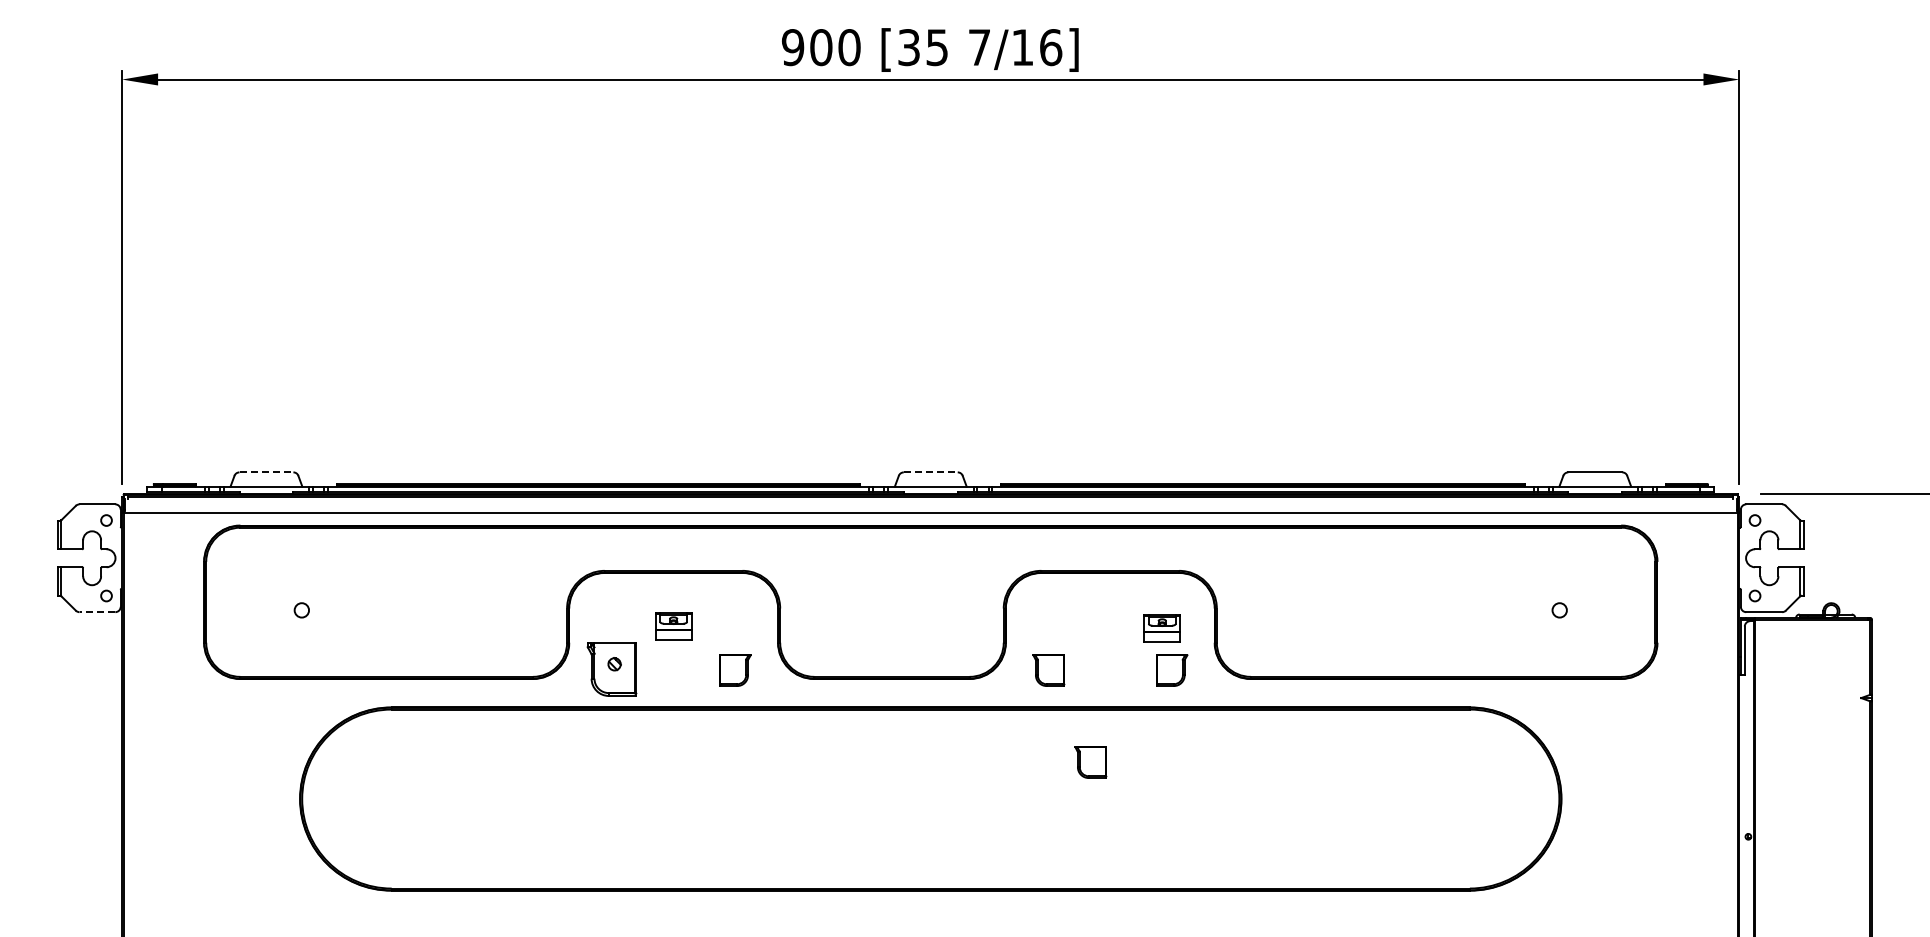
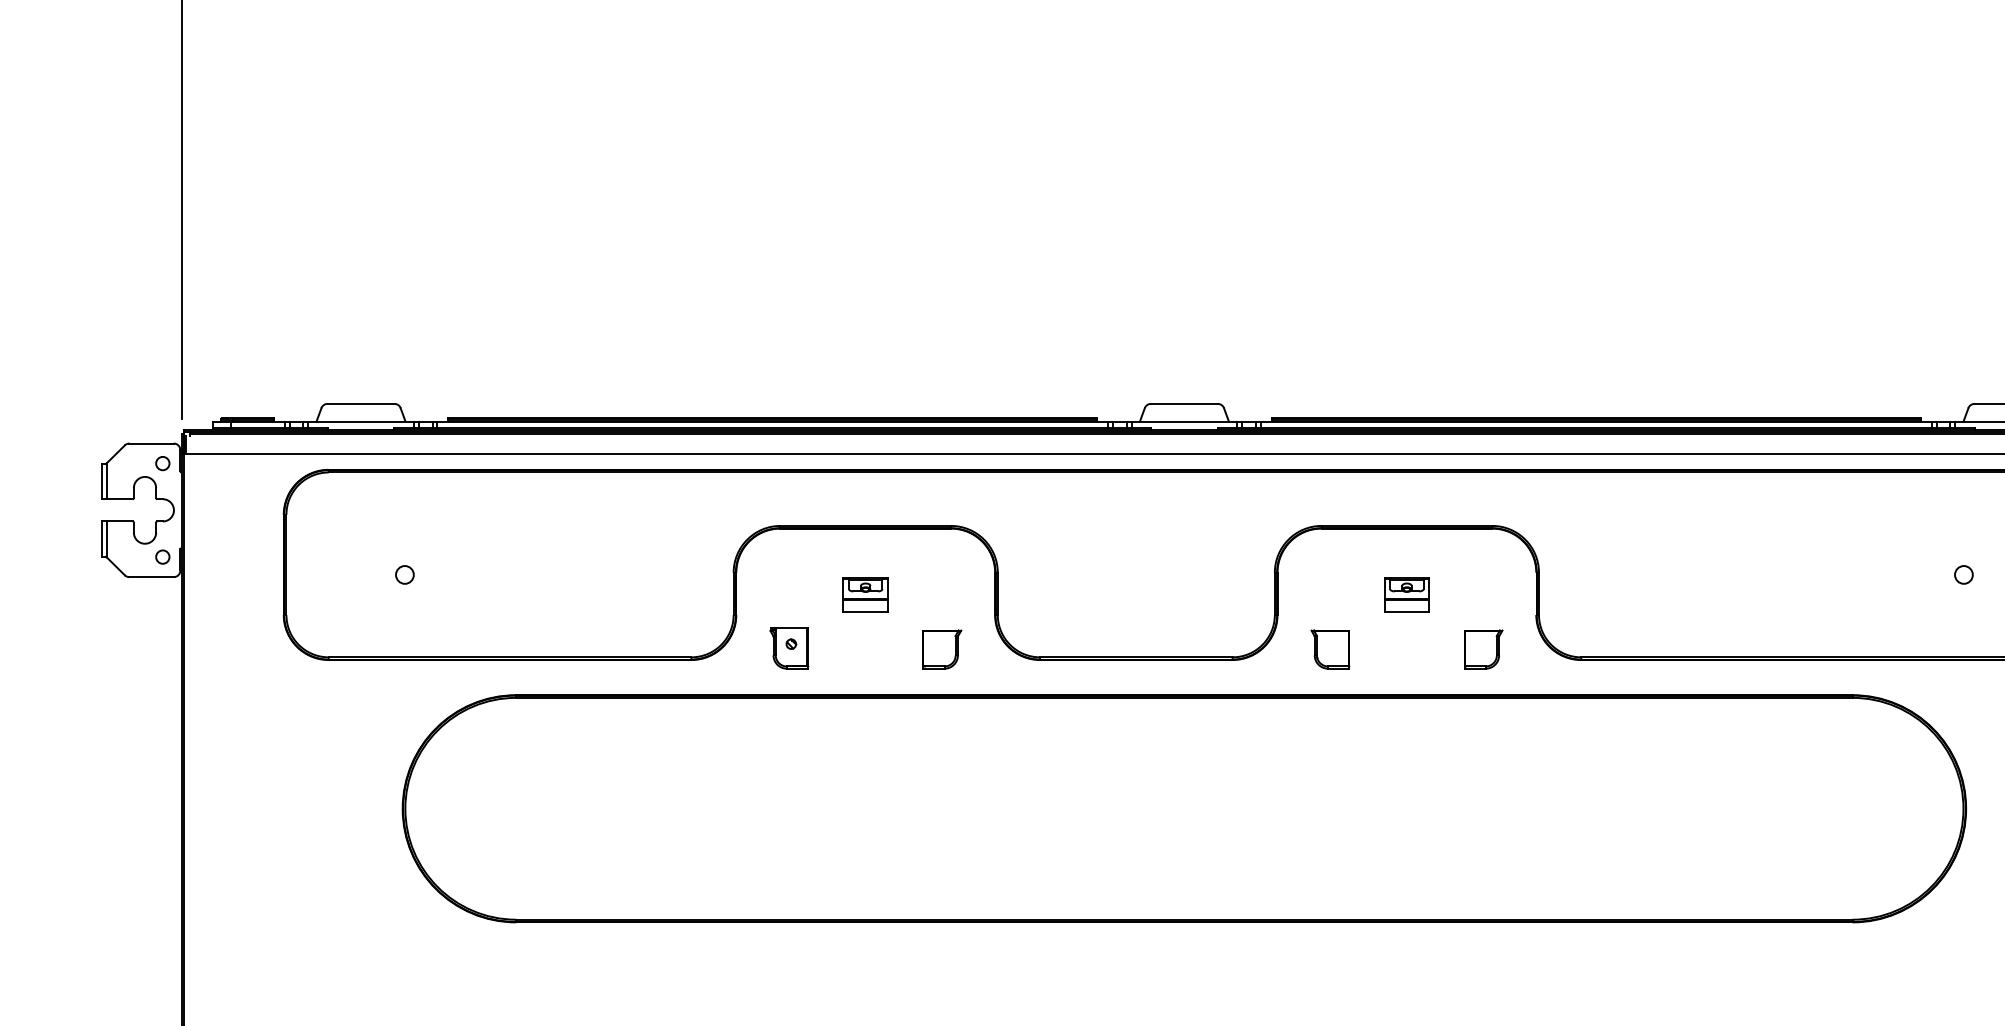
line: (266, 472) -> (361, 404), dashed -> solid
line: (930, 472) -> (1184, 404), dashed -> solid
line: (97, 612) -> (151, 577), dashed -> solid
part: (1161, 628) -> (1405, 594), moved
part: (611, 669) -> (788, 648), size x0.62
part: (1090, 762) -> (1382, 763), removed

